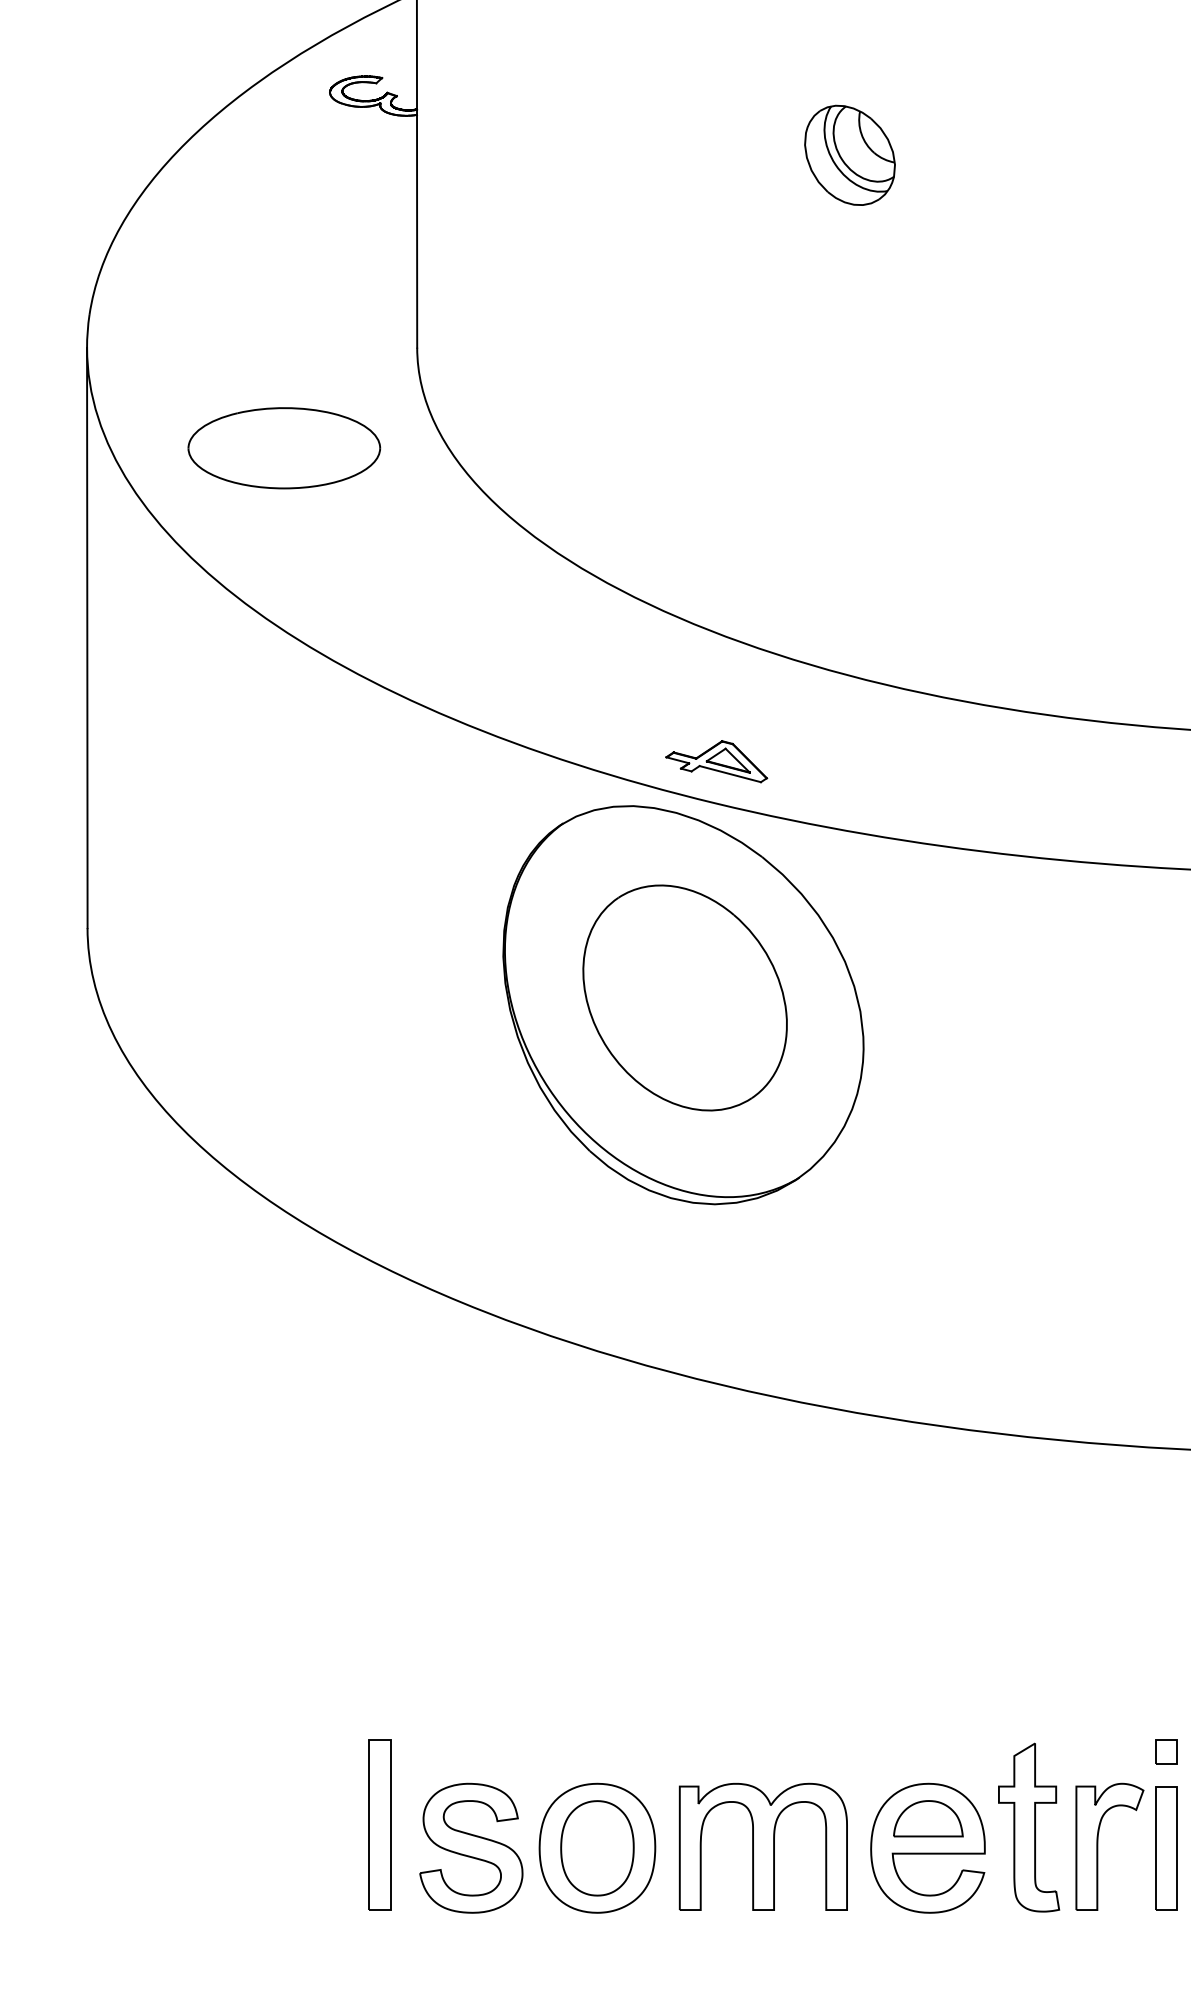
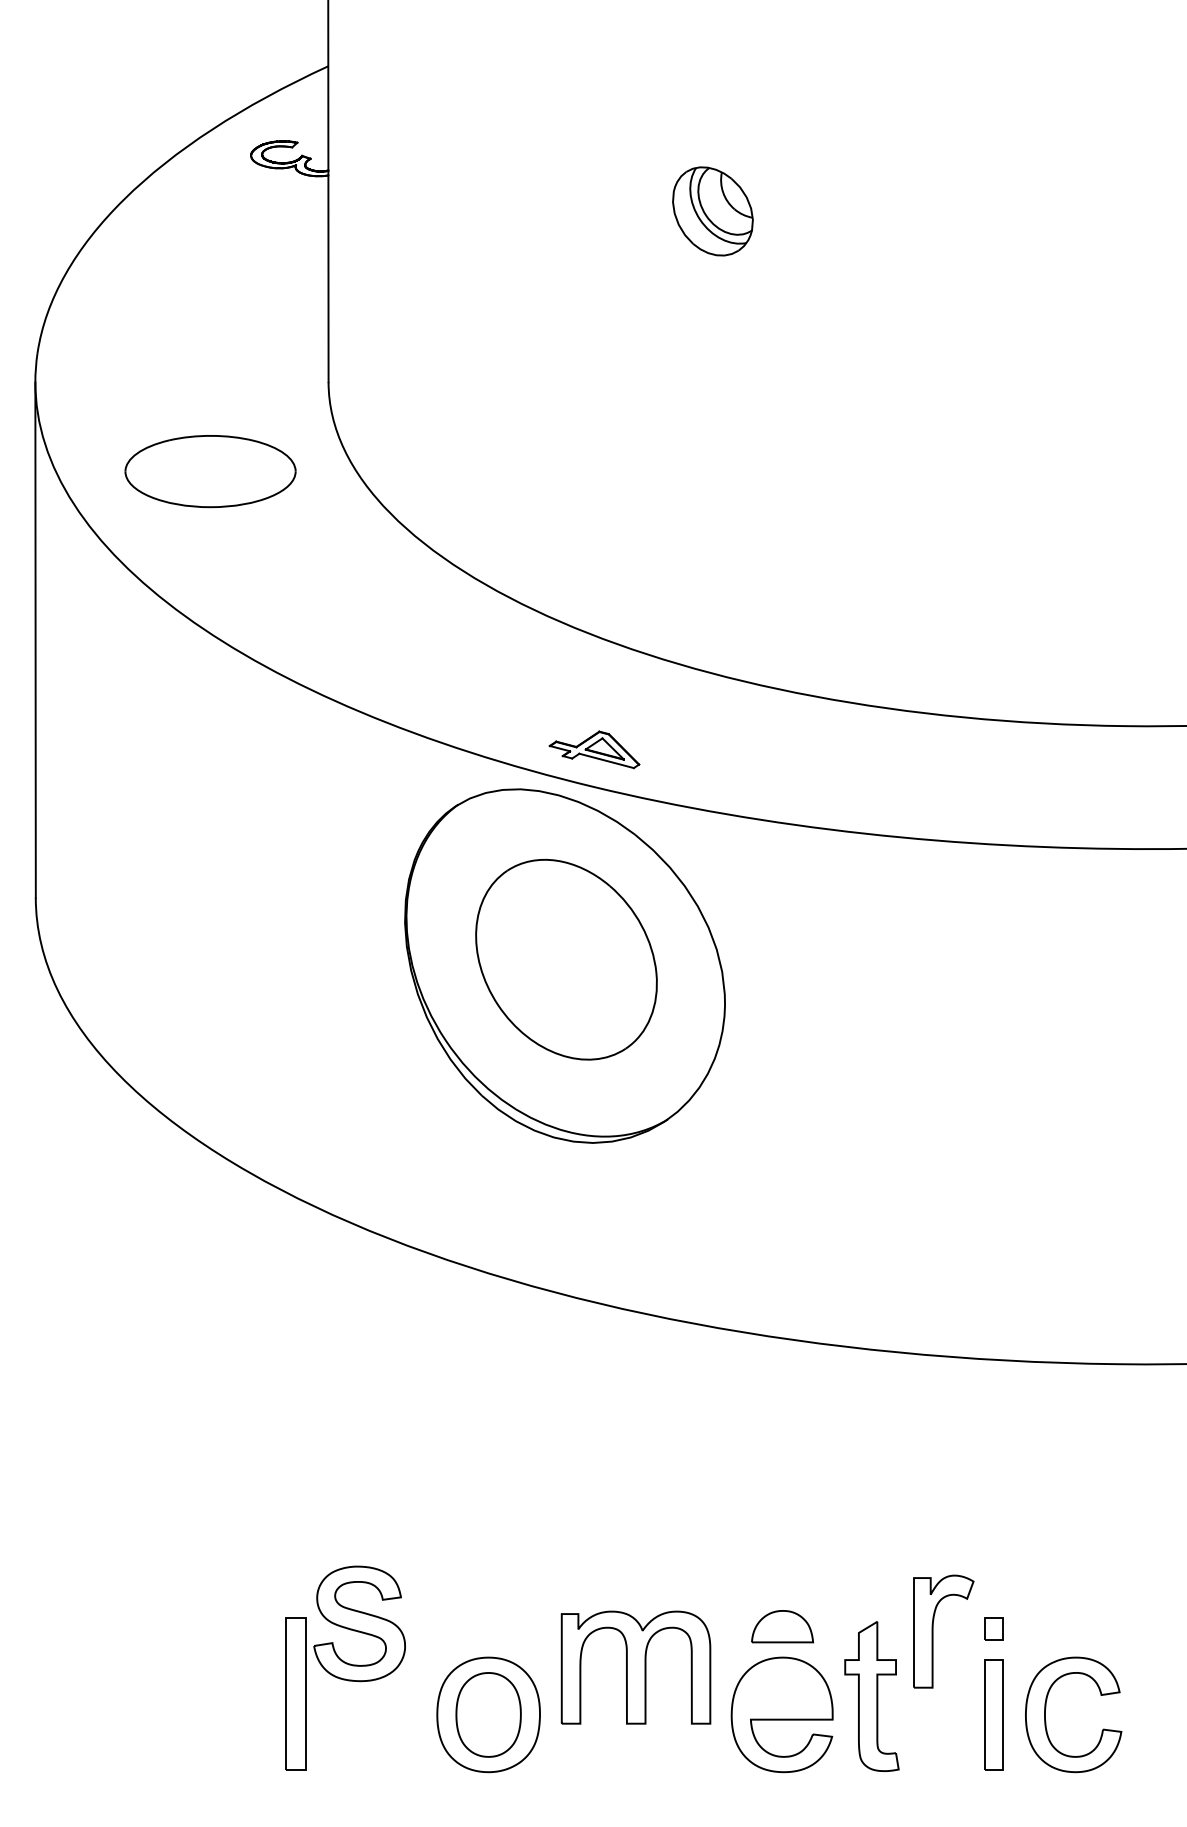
part: (928, 1818) -> (782, 1626), moved
part: (762, 1846) -> (635, 1667), moved
part: (1098, 1846) -> (933, 1631), moved
part: (471, 1847) -> (359, 1623), moved

